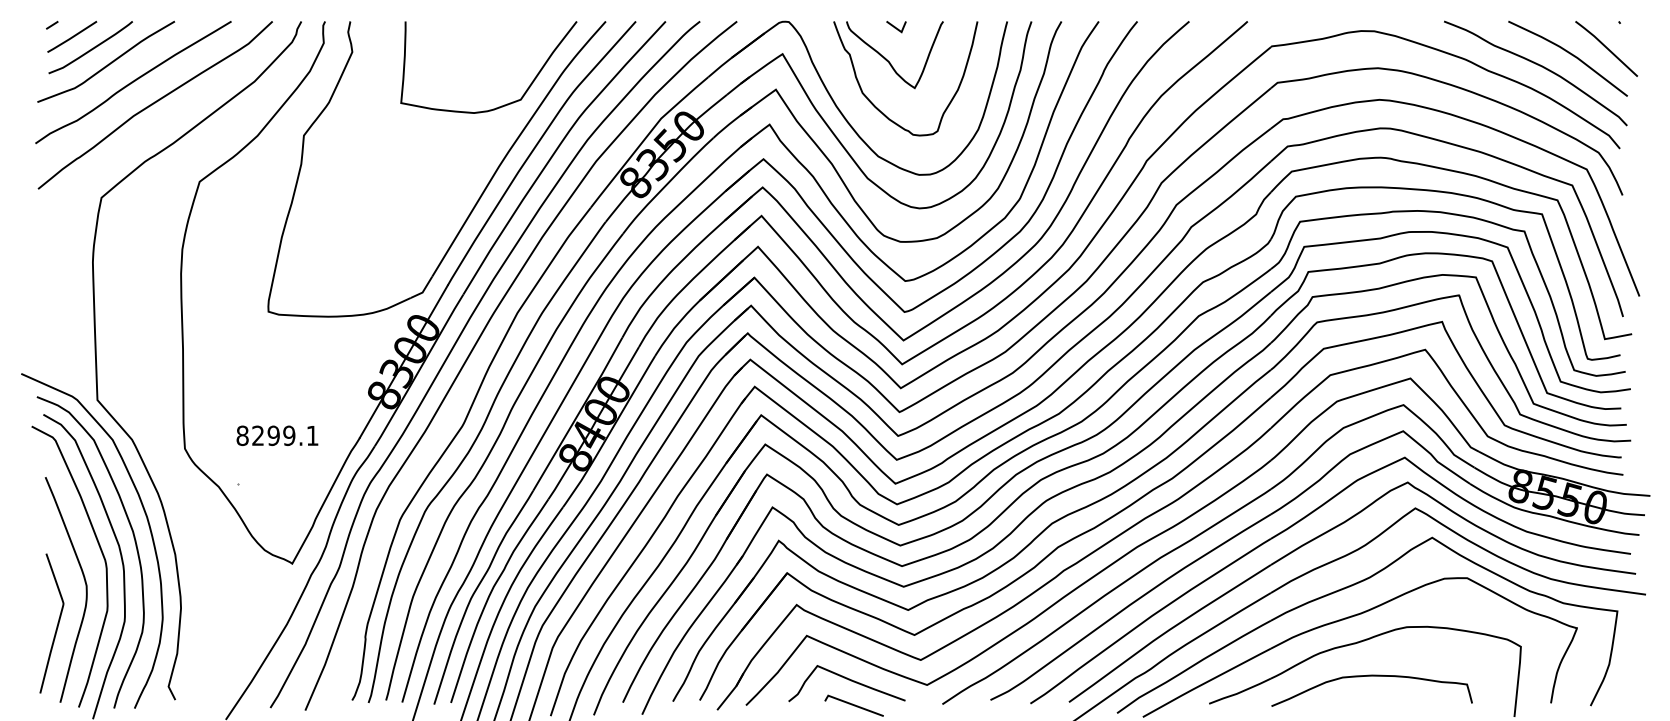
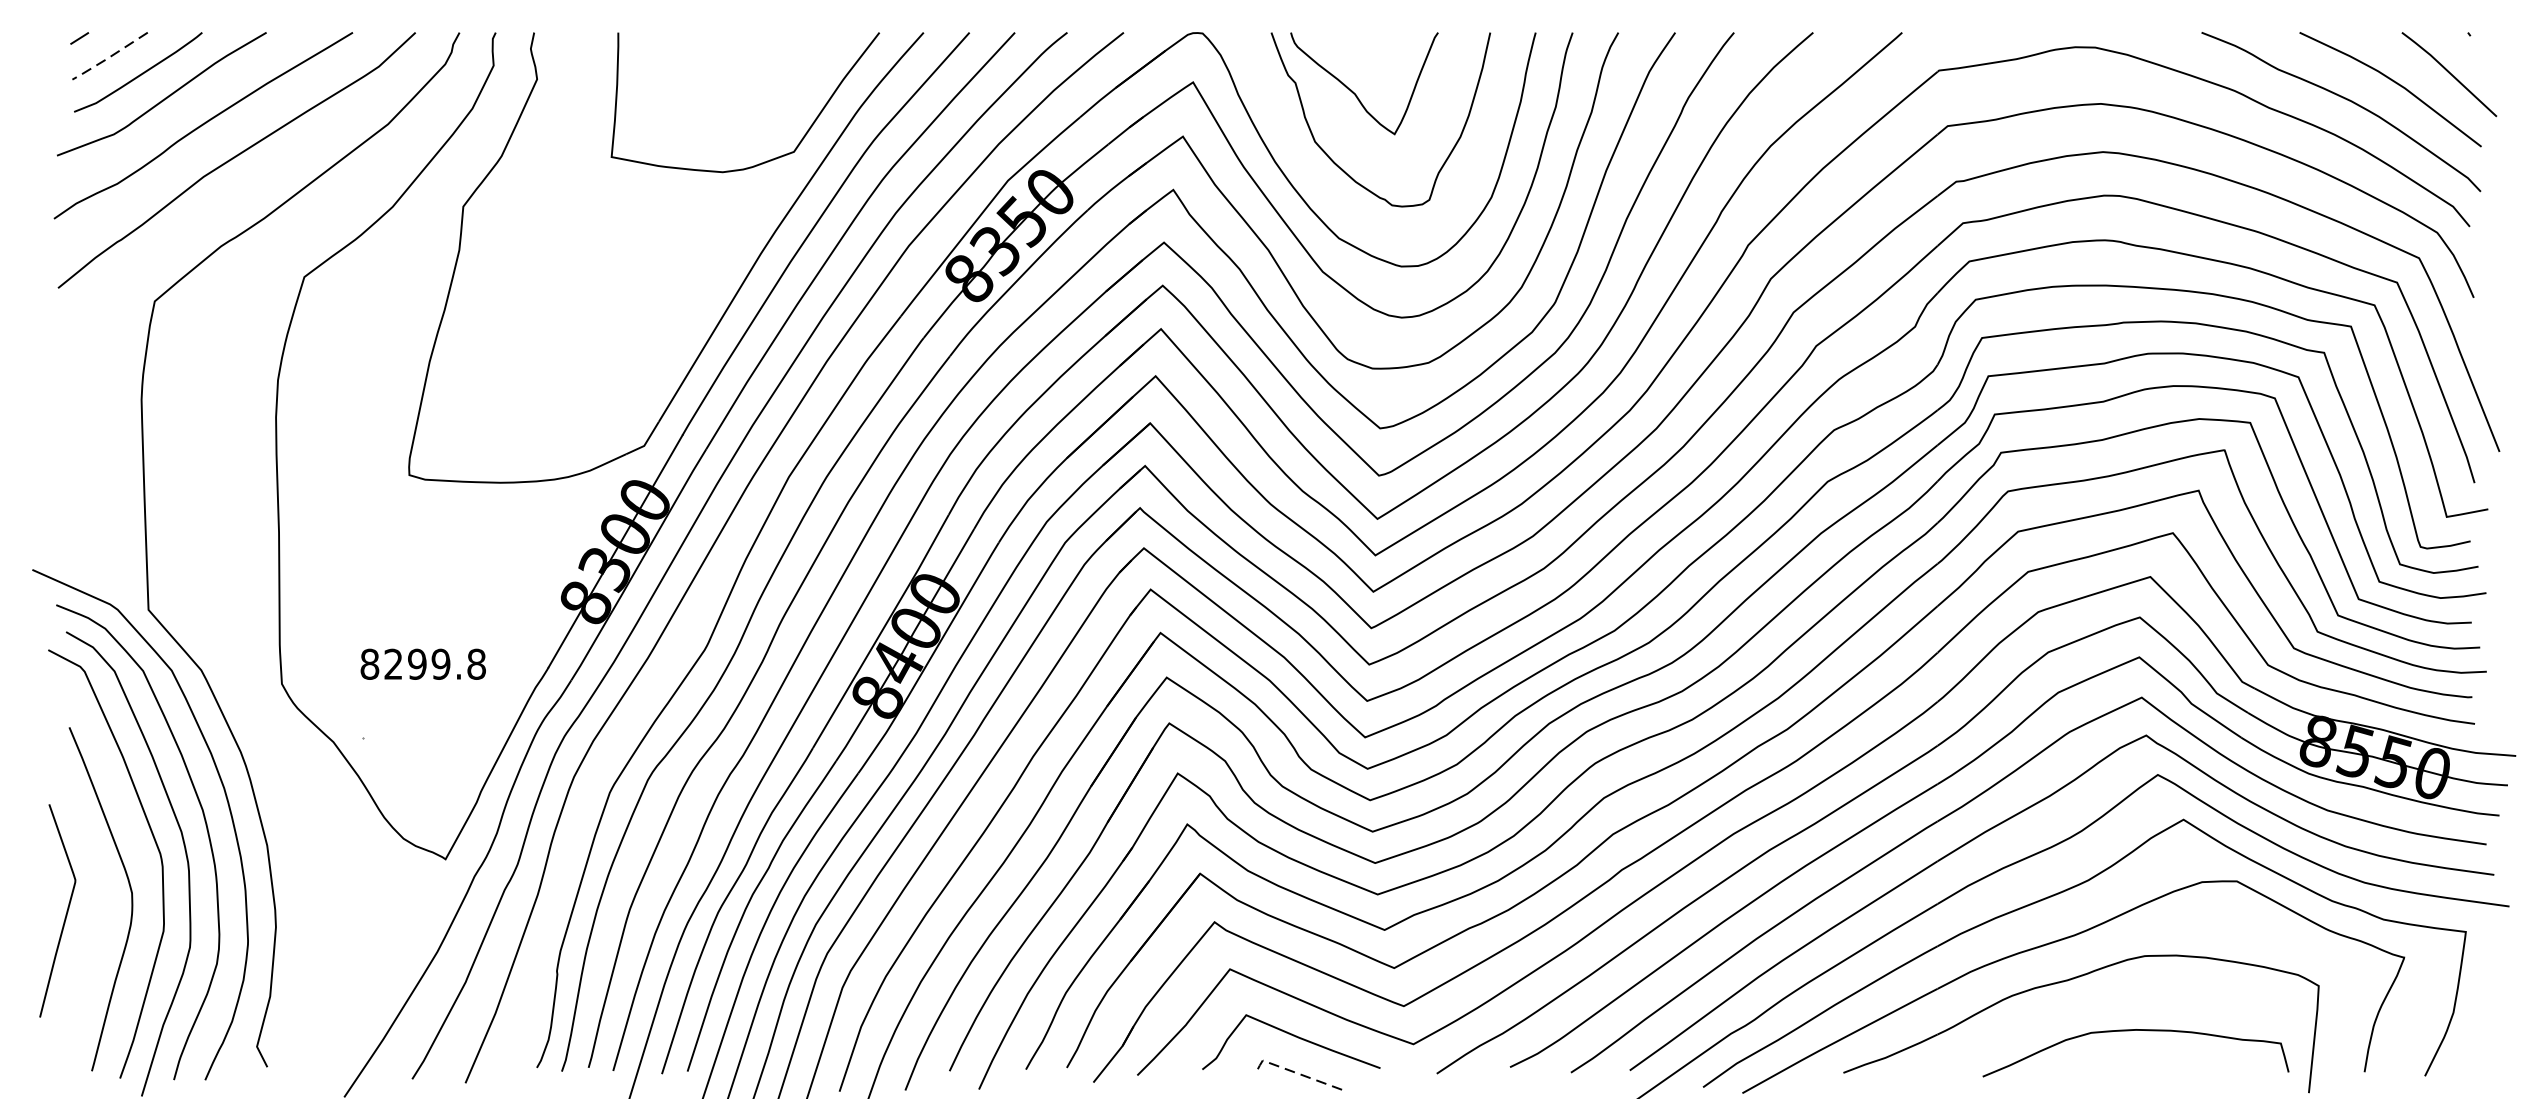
line: (896, 27) -> (1366, 41), removed
line: (71, 38) -> (108, 58), solid -> dashed
text: (312, 435) -> (476, 663), 8299.1 -> 8299.8
curve: (56, 626) -> (64, 915), moved
curve: (1371, 676) -> (2135, 1031), moved
line: (852, 704) -> (1299, 1073), solid -> dashed

